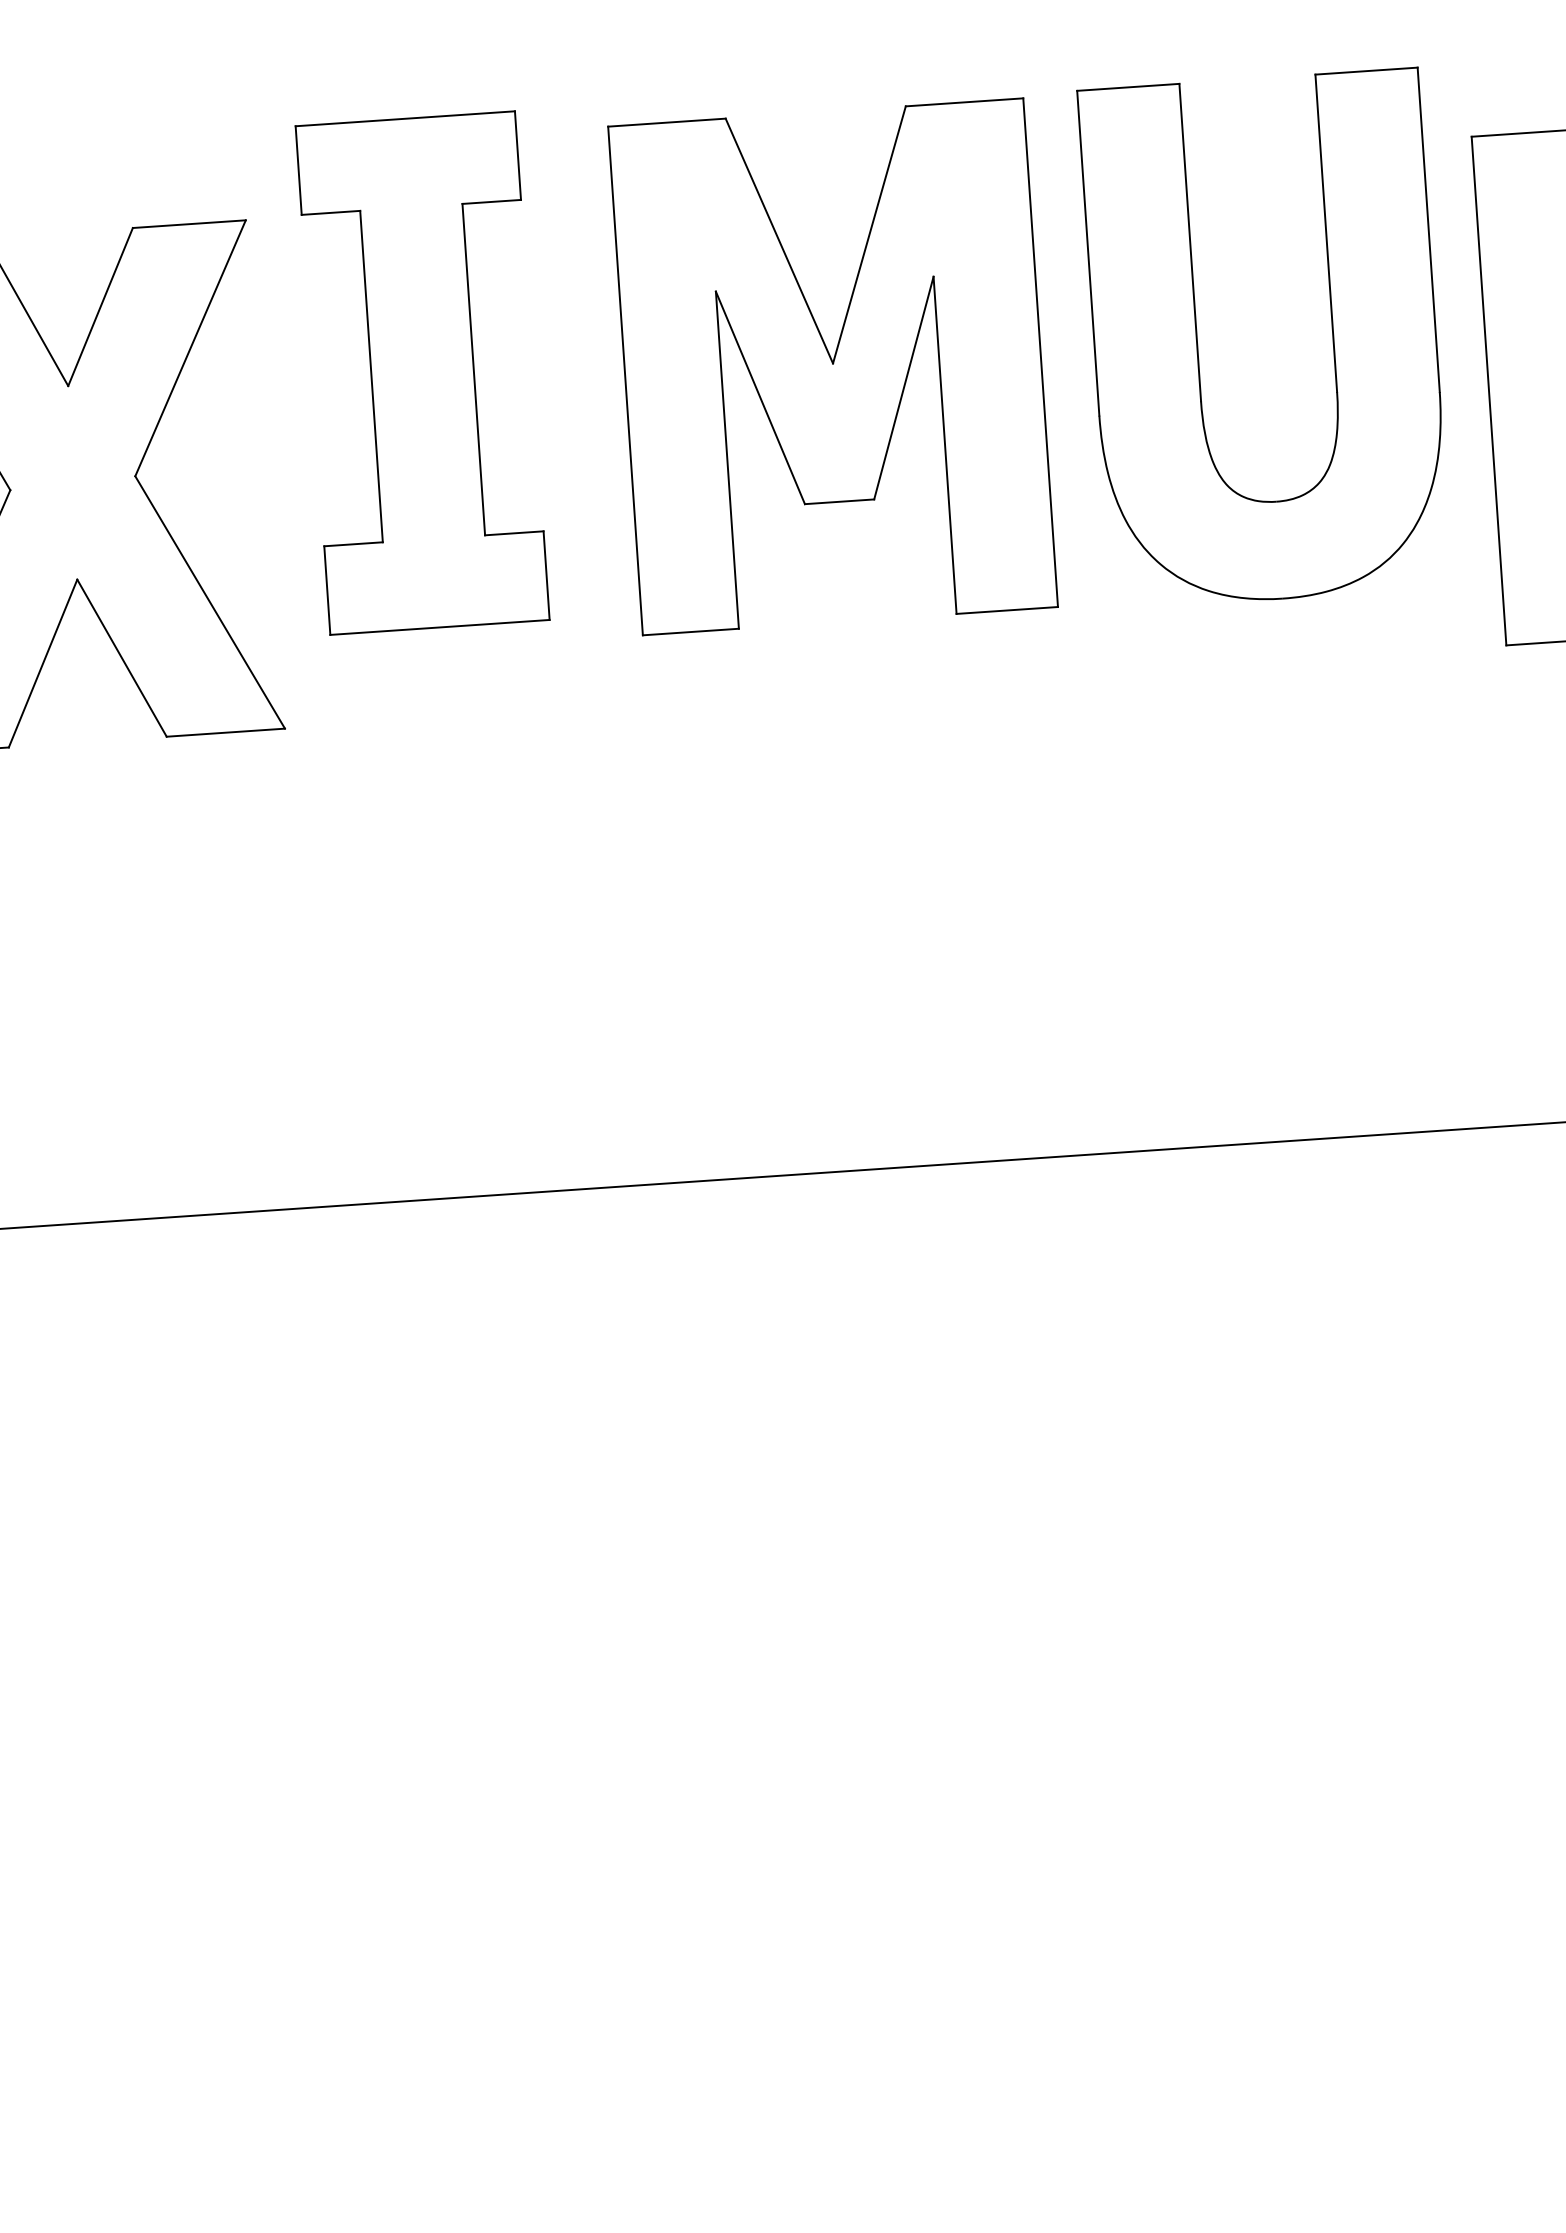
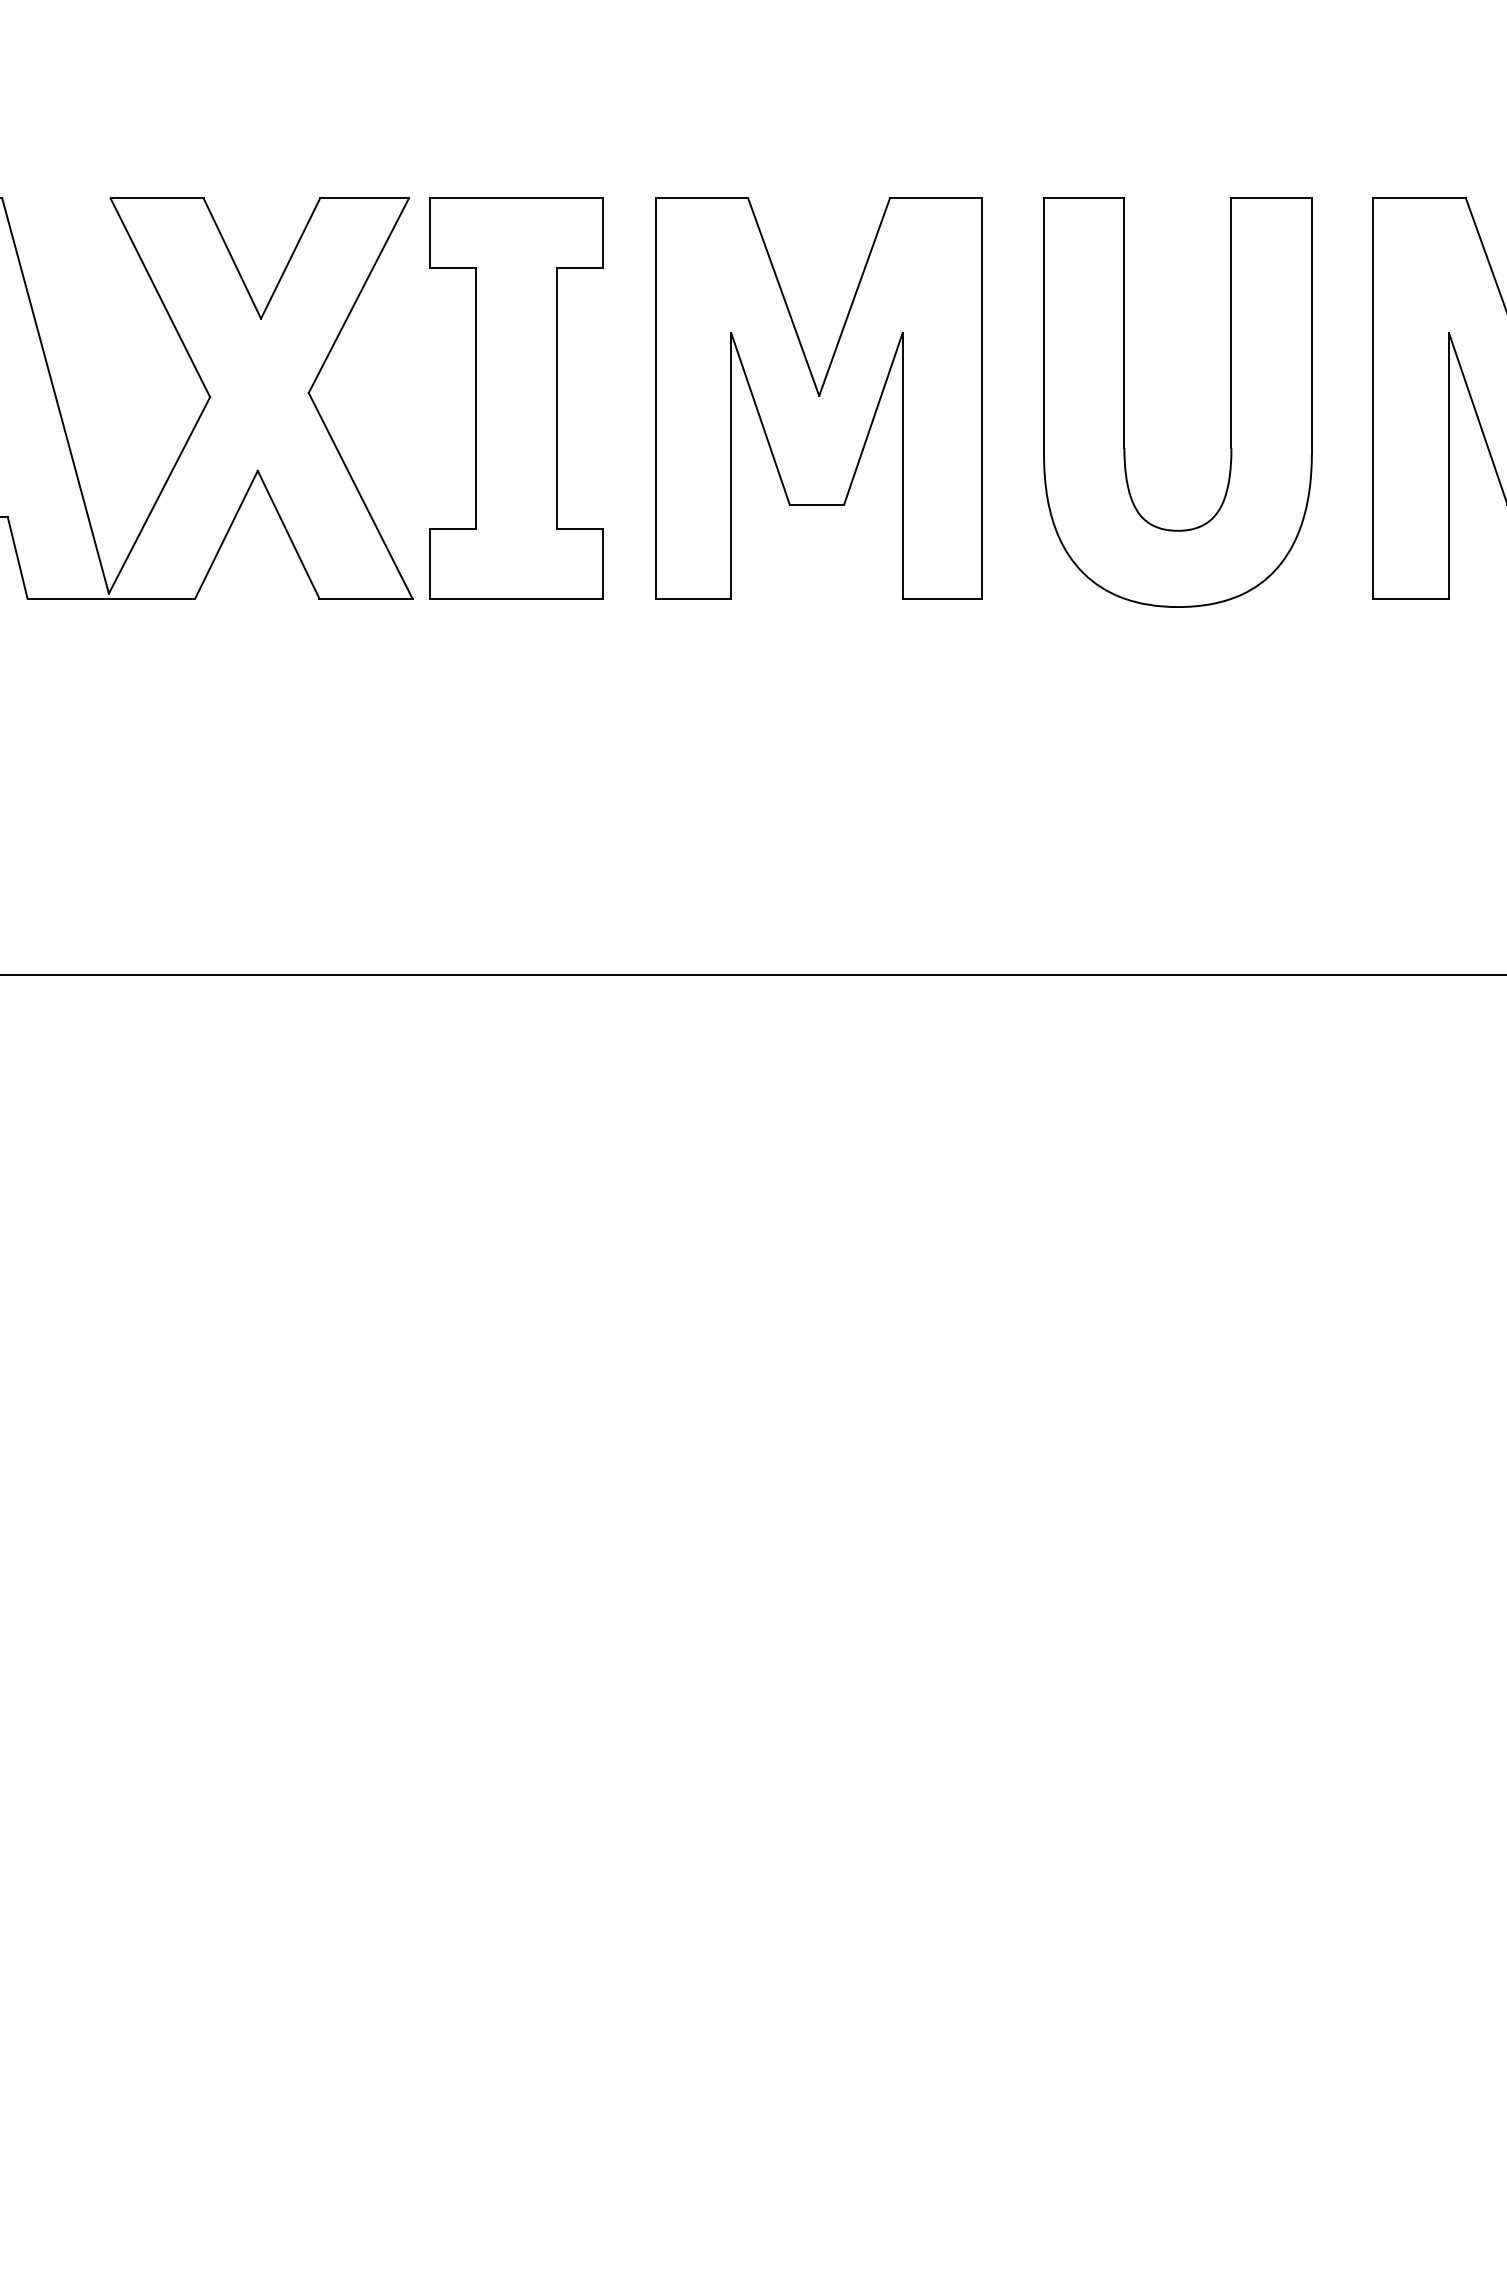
part: (1197, 343) -> (1124, 402), moved
part: (832, 366) -> (818, 398), moved
part: (422, 373) -> (516, 398), moved

